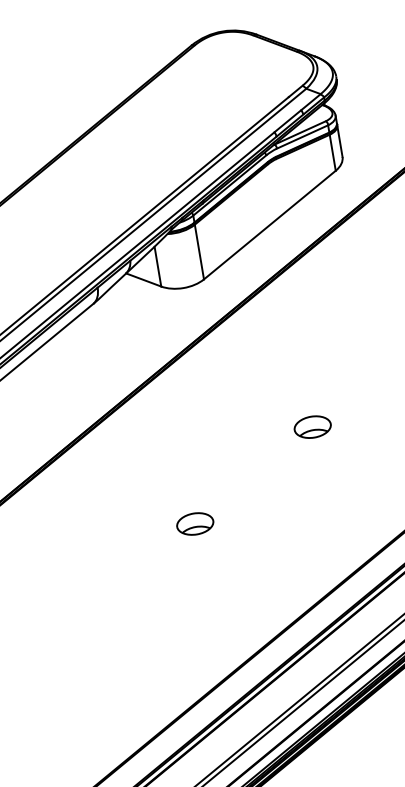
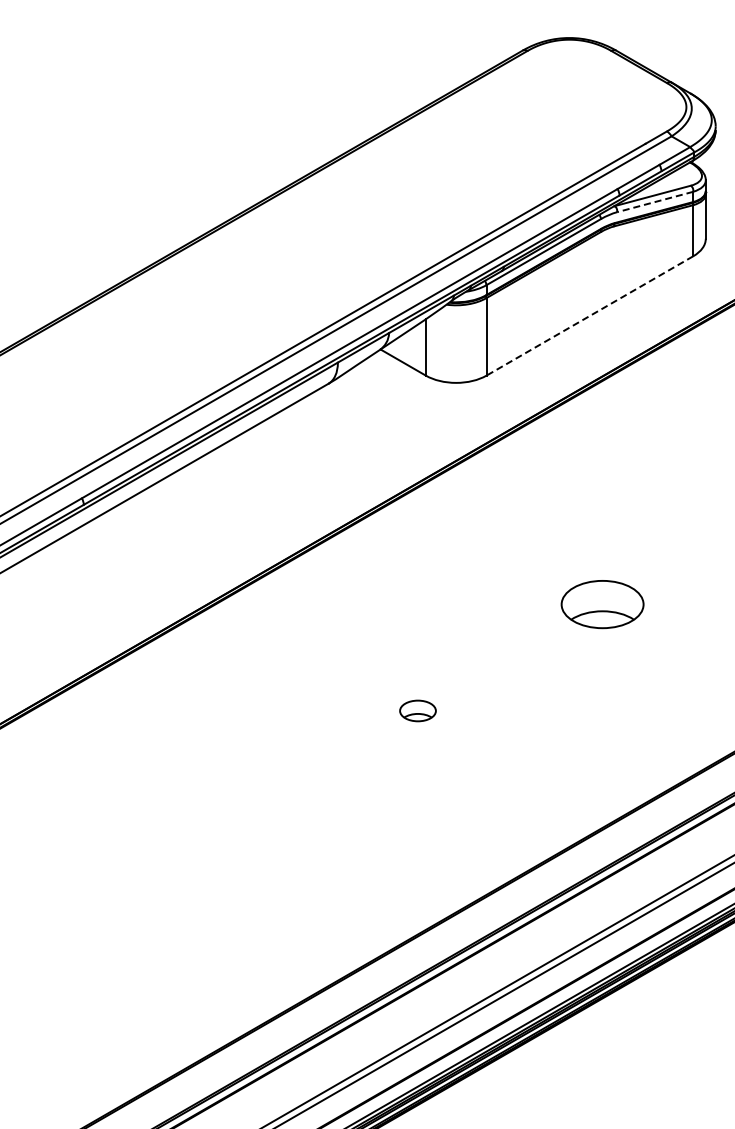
line: (302, 137) -> (654, 202), solid -> dashed
line: (269, 225) -> (589, 316), solid -> dashed
part: (312, 427) -> (601, 604), size x1.6
part: (194, 523) -> (417, 710), size x0.7

